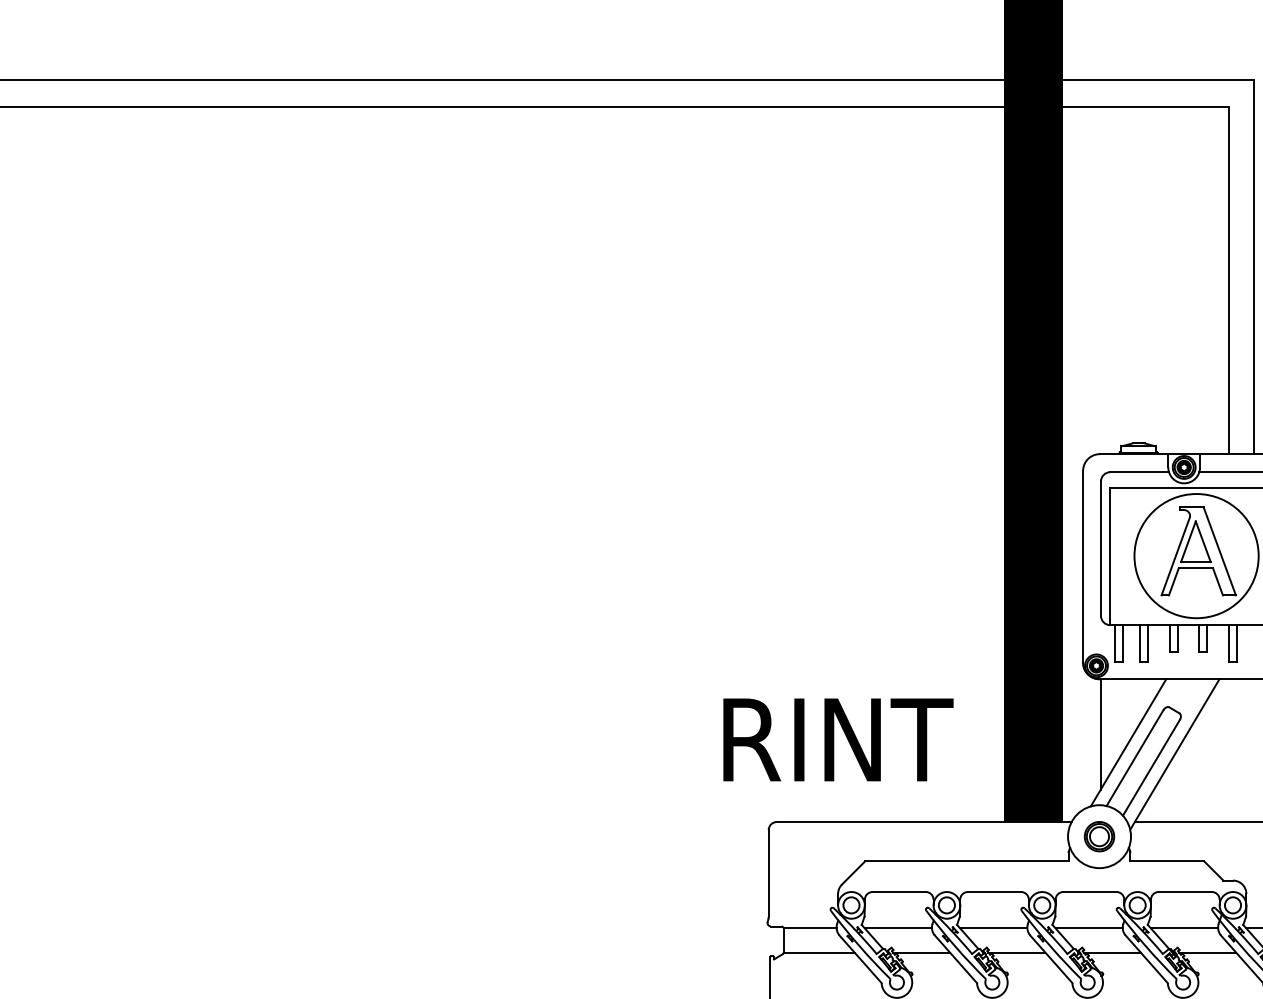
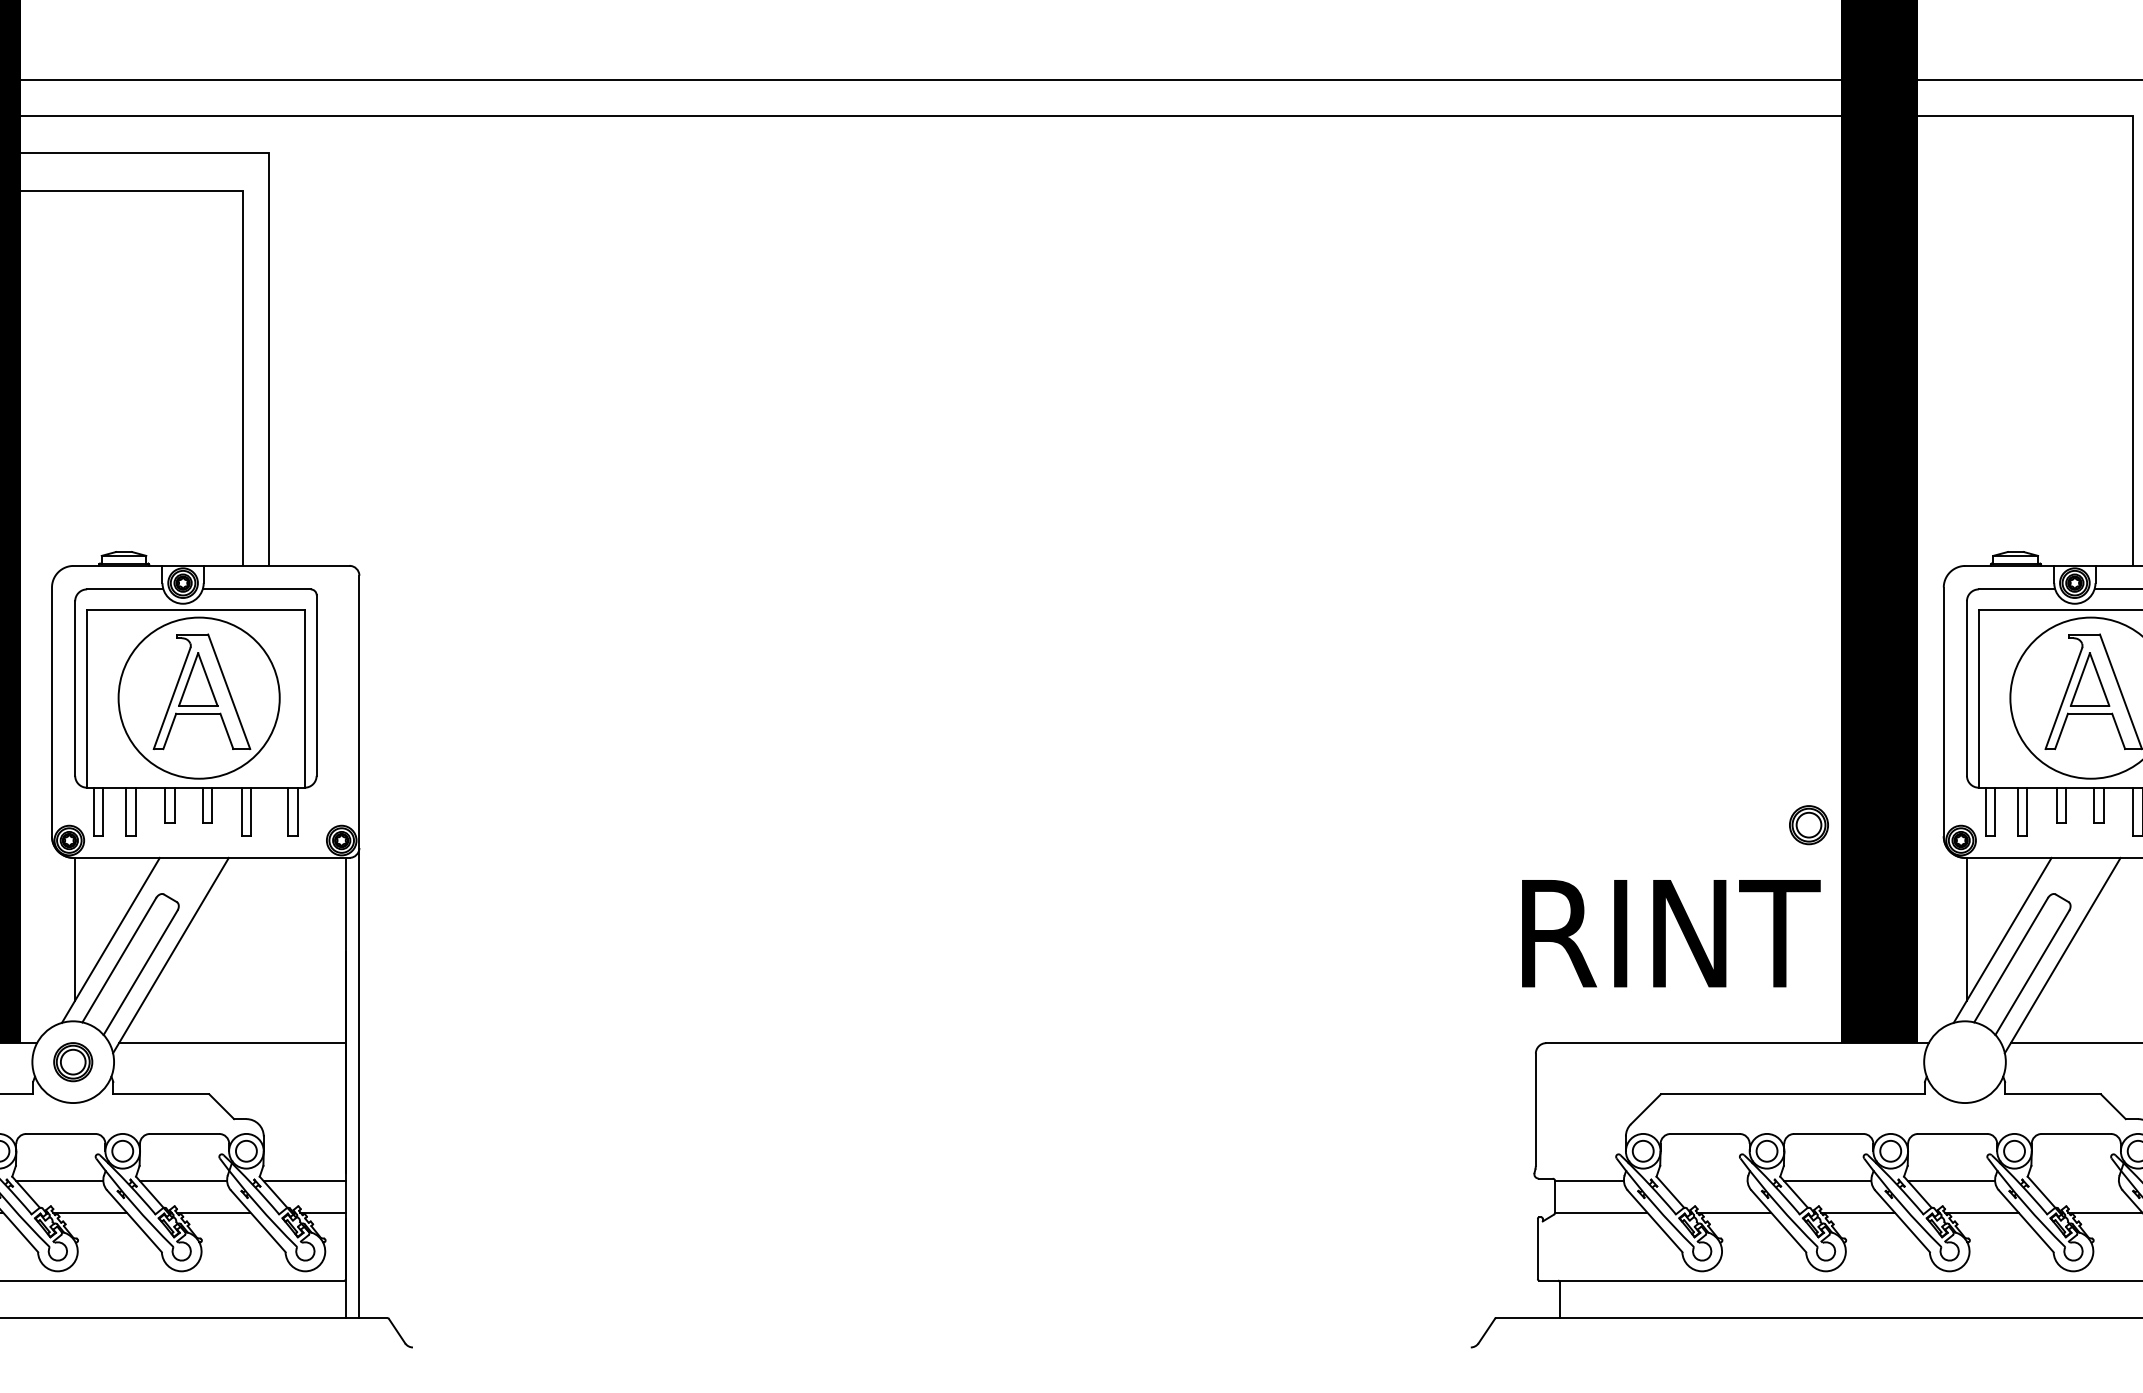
text: (838, 739) -> (1671, 933), moved
part: (1099, 836) -> (1808, 825), moved
line: (897, 928) -> (1703, 1181), removed
line: (1183, 928) -> (2074, 1181), removed

